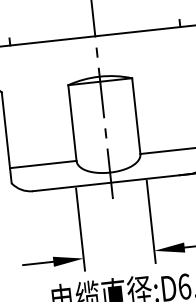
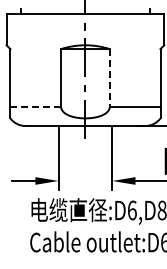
line: (135, 115) -> (109, 77), solid -> dashed
line: (42, 164) -> (35, 106), solid -> dashed

